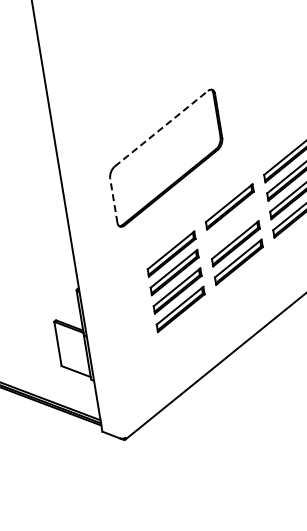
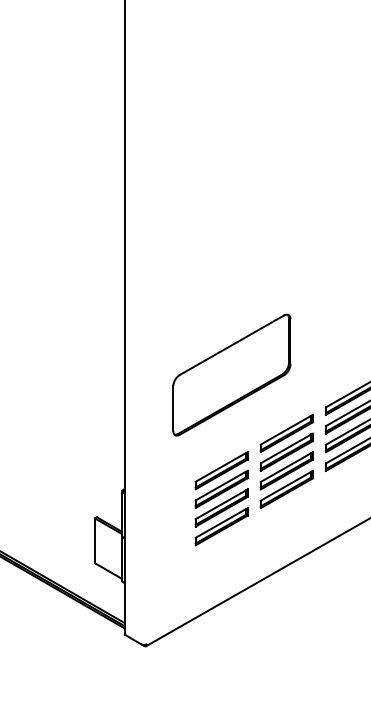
line: (161, 129) -> (231, 345), dashed -> solid
line: (113, 200) -> (173, 408), dashed -> solid
part: (232, 224) -> (286, 451), added

